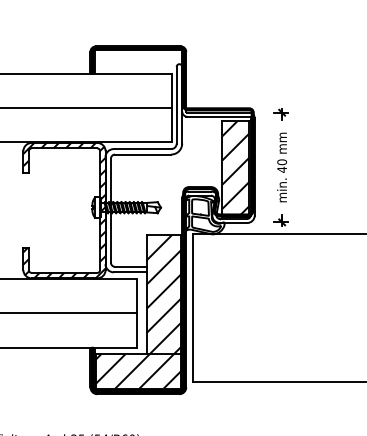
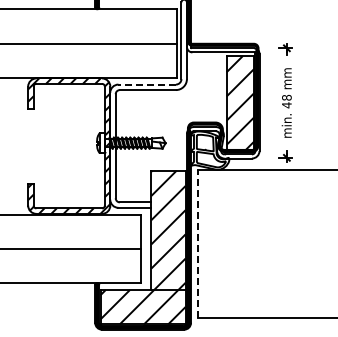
line: (142, 149) -> (147, 85), solid -> dashed
text: (281, 162) -> (286, 98), 40 -> 48
line: (193, 308) -> (198, 244), solid -> dashed

